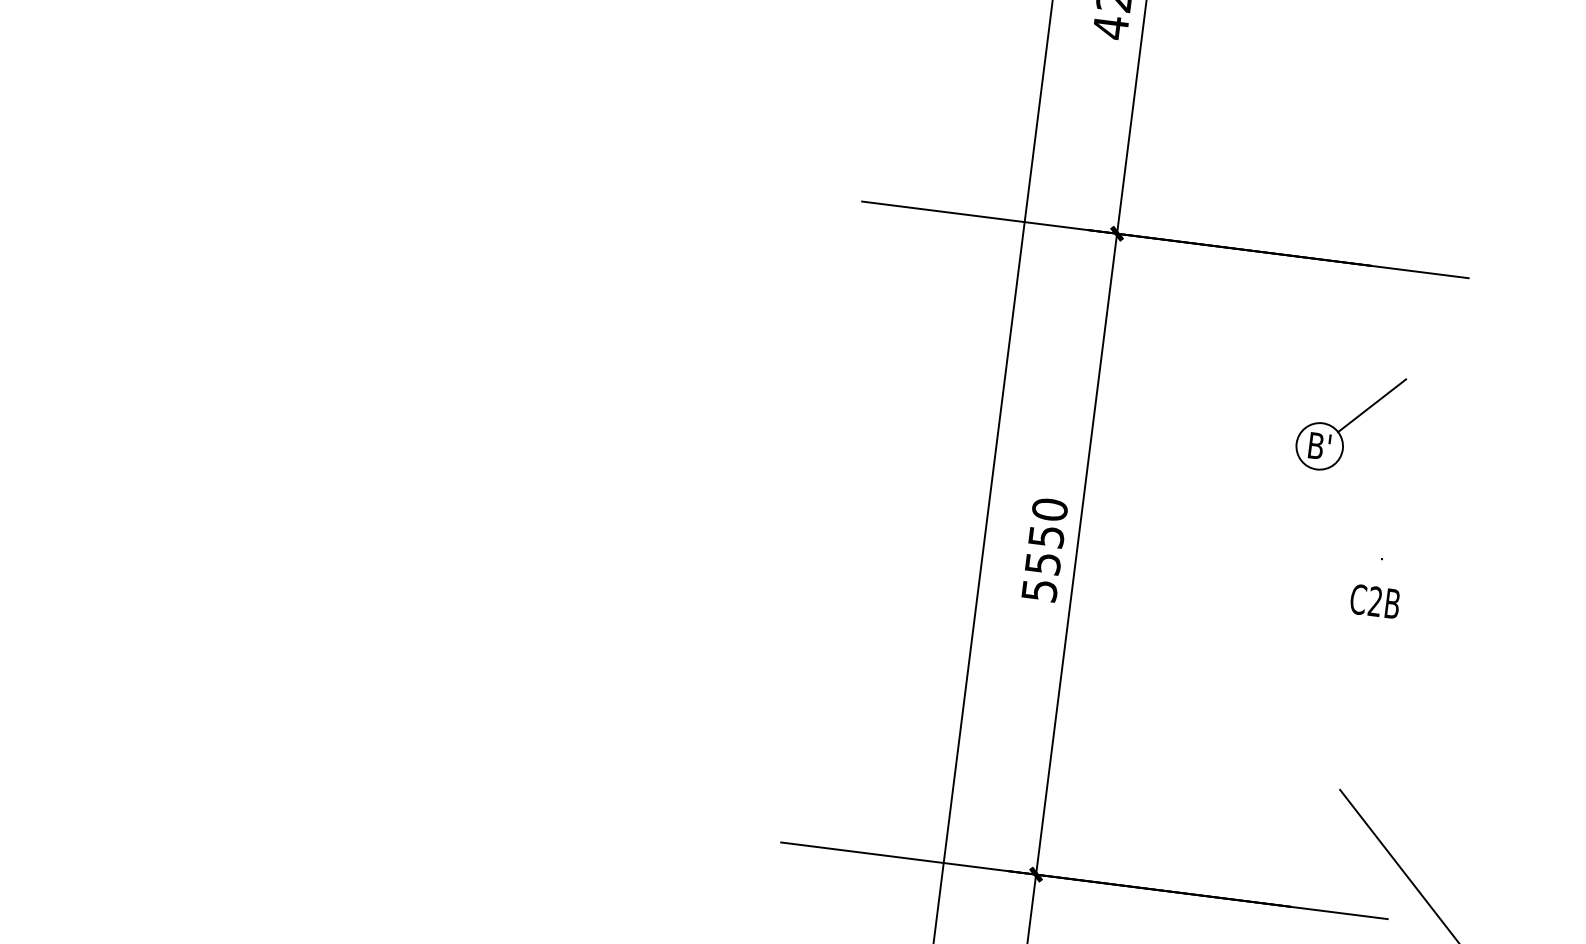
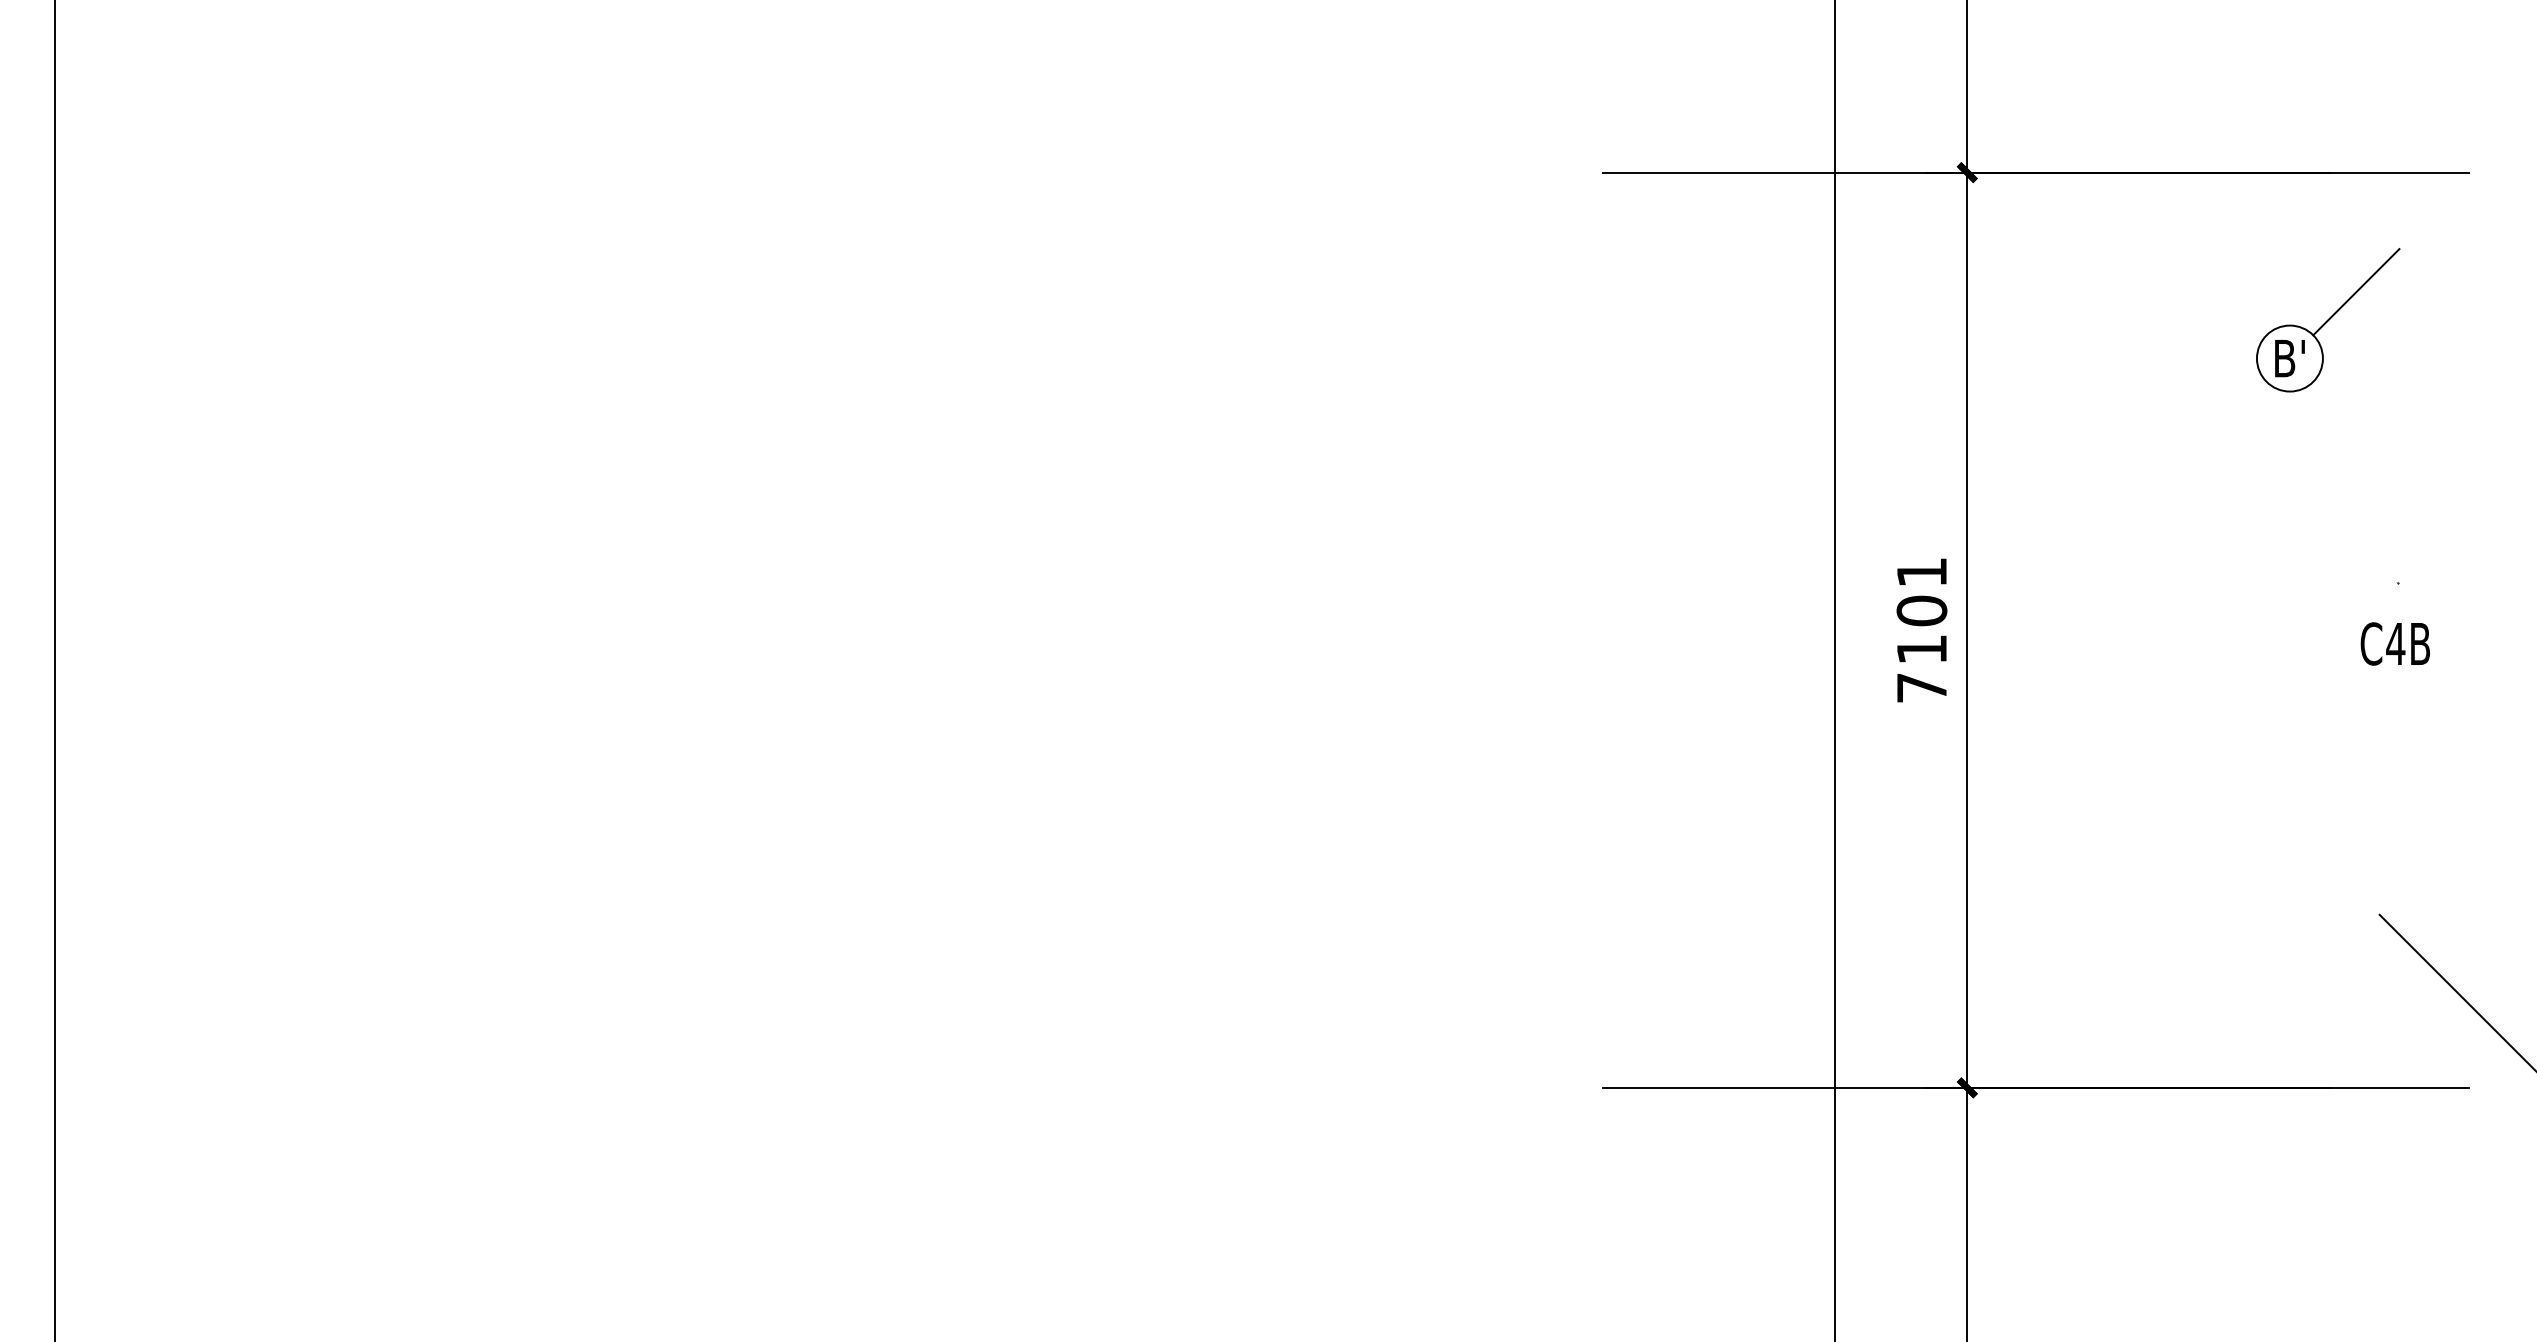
part: (1350, 423) -> (2328, 320), moved
text: (1044, 549) -> (1921, 629), 5550 -> 7101
text: (1375, 601) -> (2395, 643), C2B -> C4B

